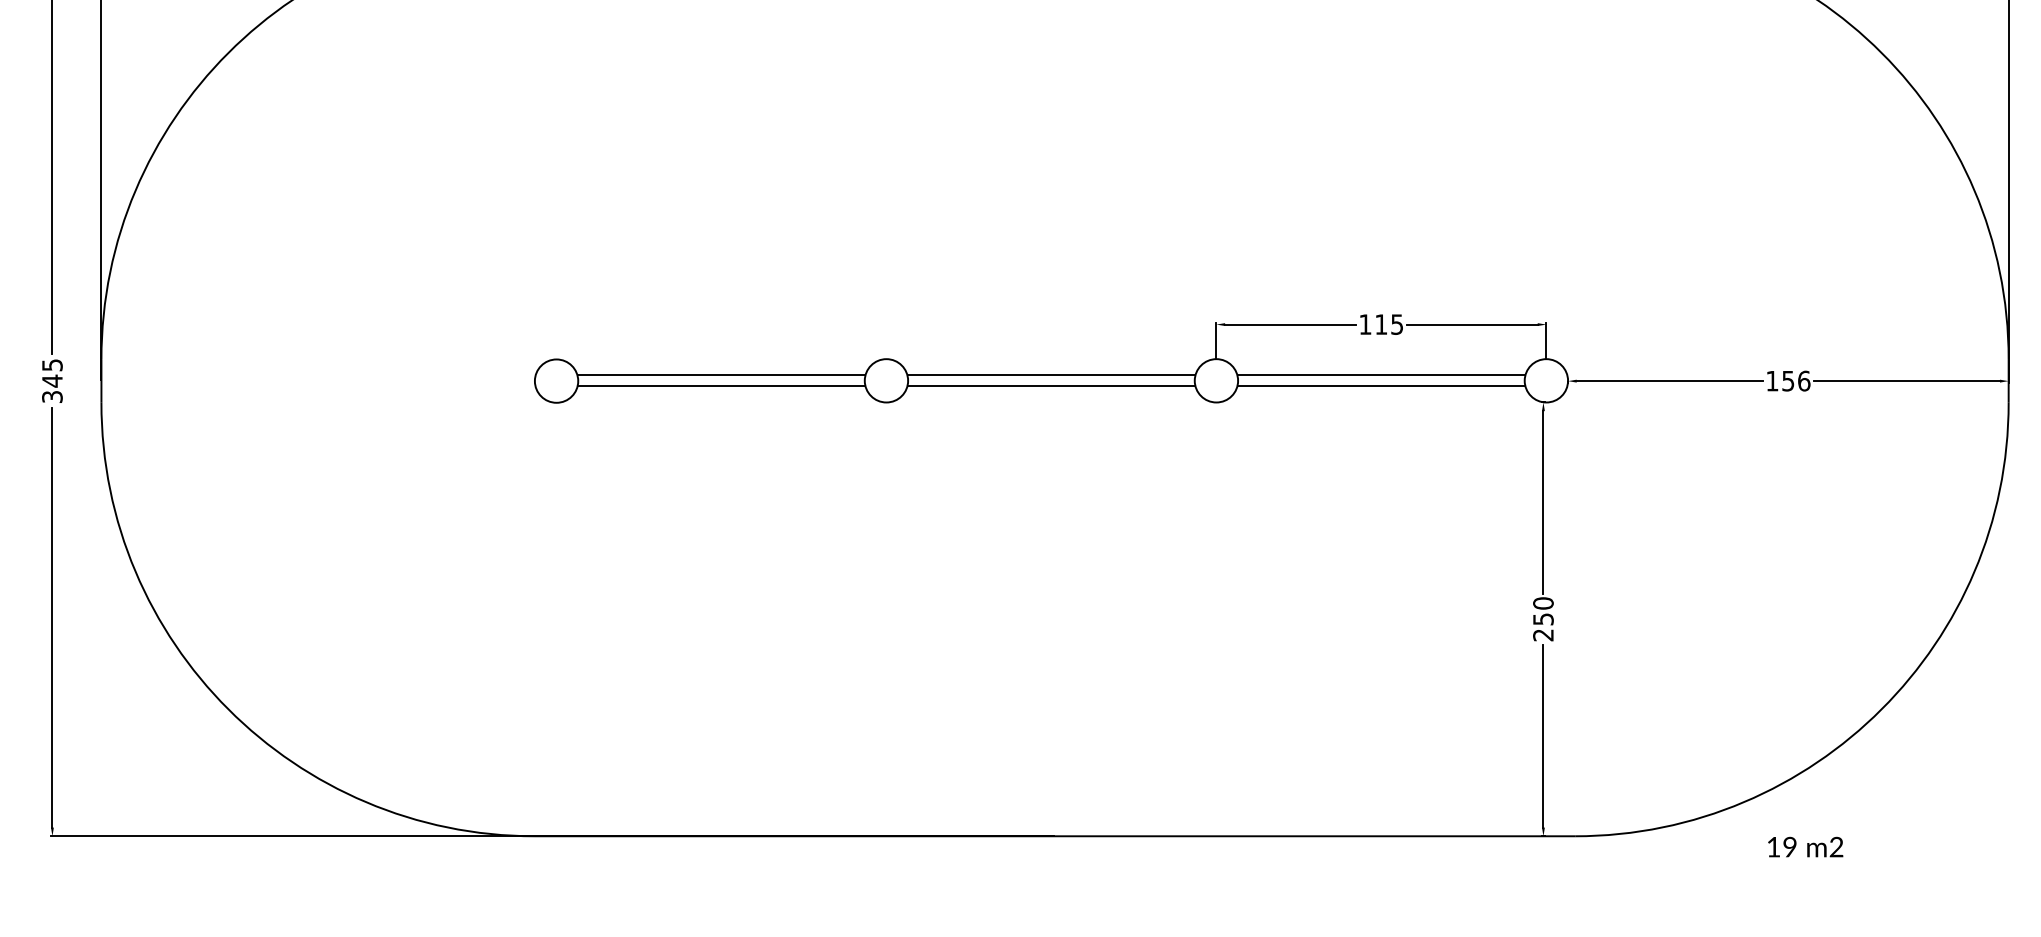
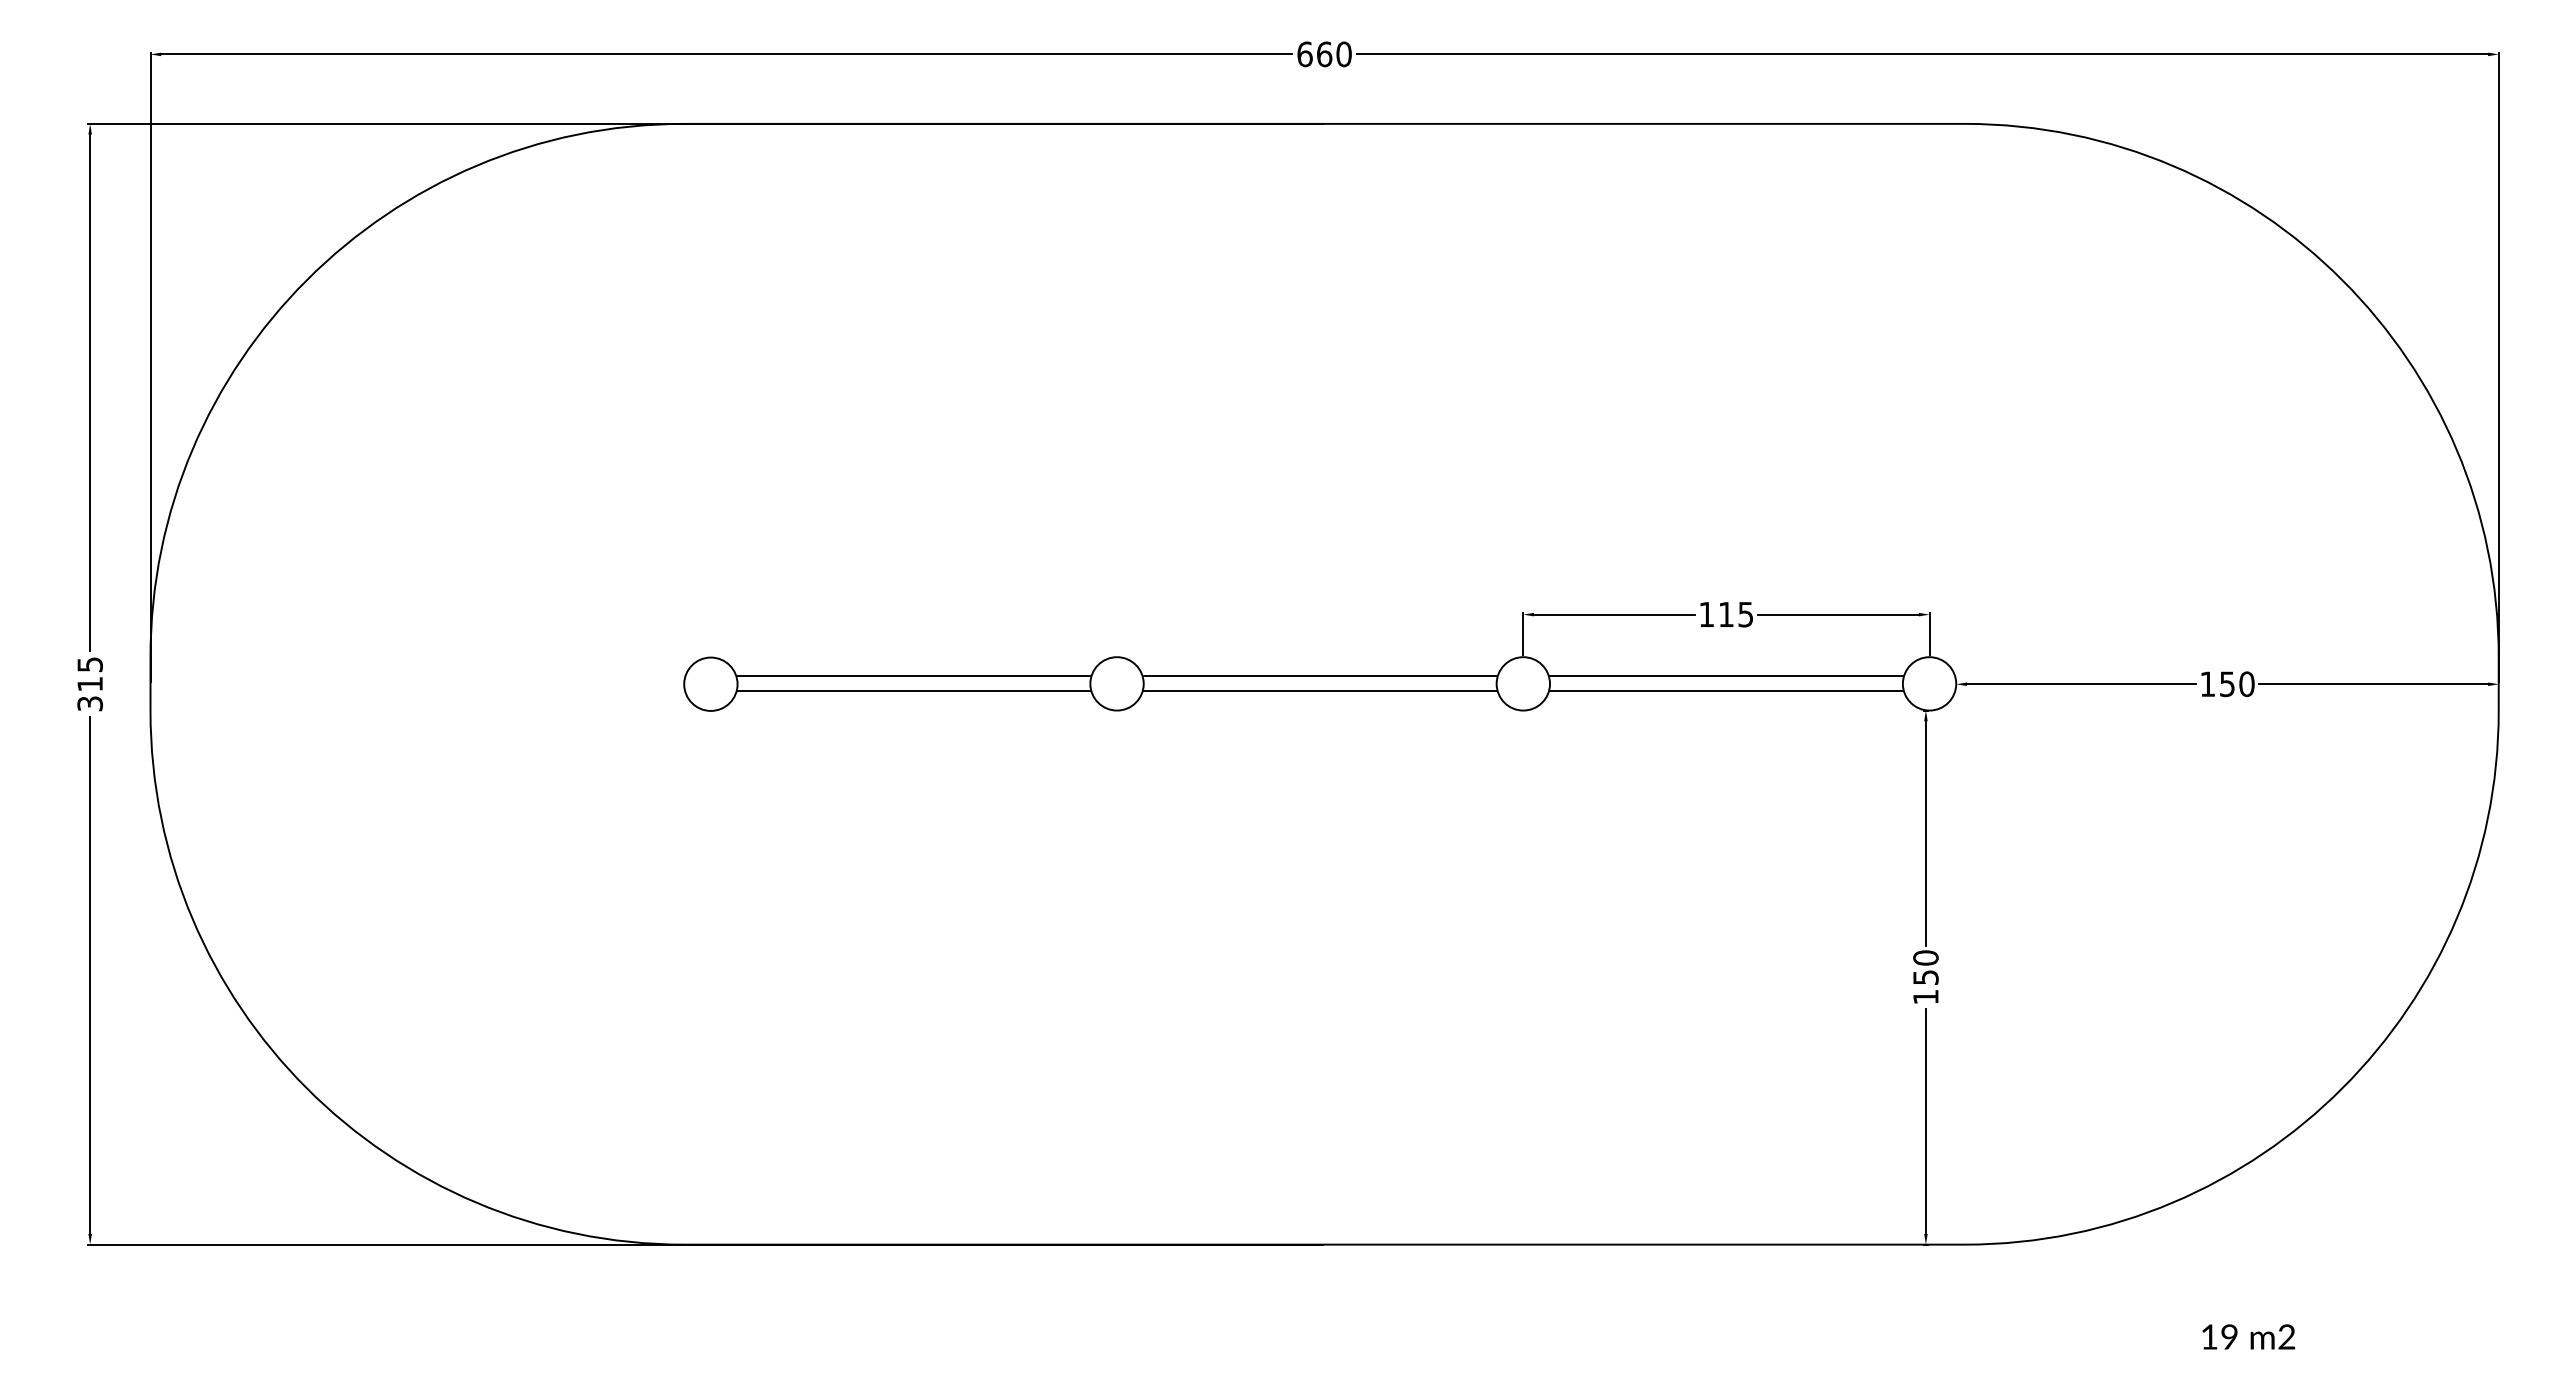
text: (1803, 380) -> (2246, 683), 156 -> 150
text: (51, 381) -> (89, 684), 345 -> 315
text: (1543, 635) -> (1925, 997), 250 -> 150
text: (1805, 846) -> (2248, 1336), moved

